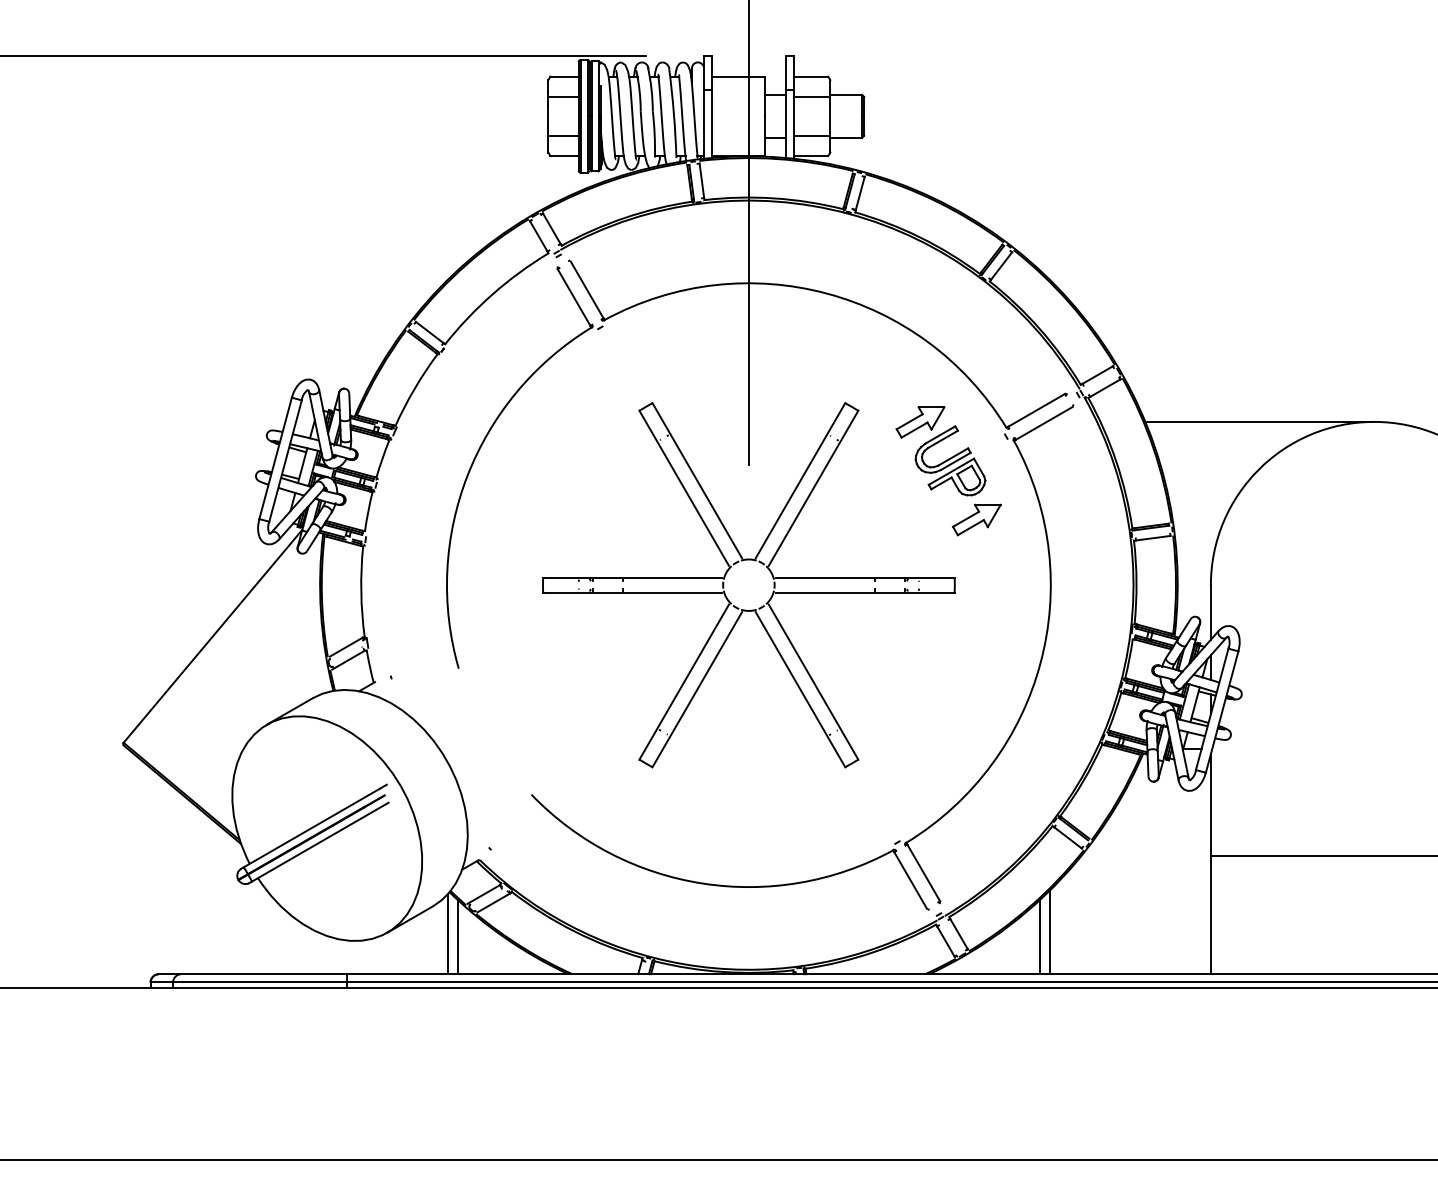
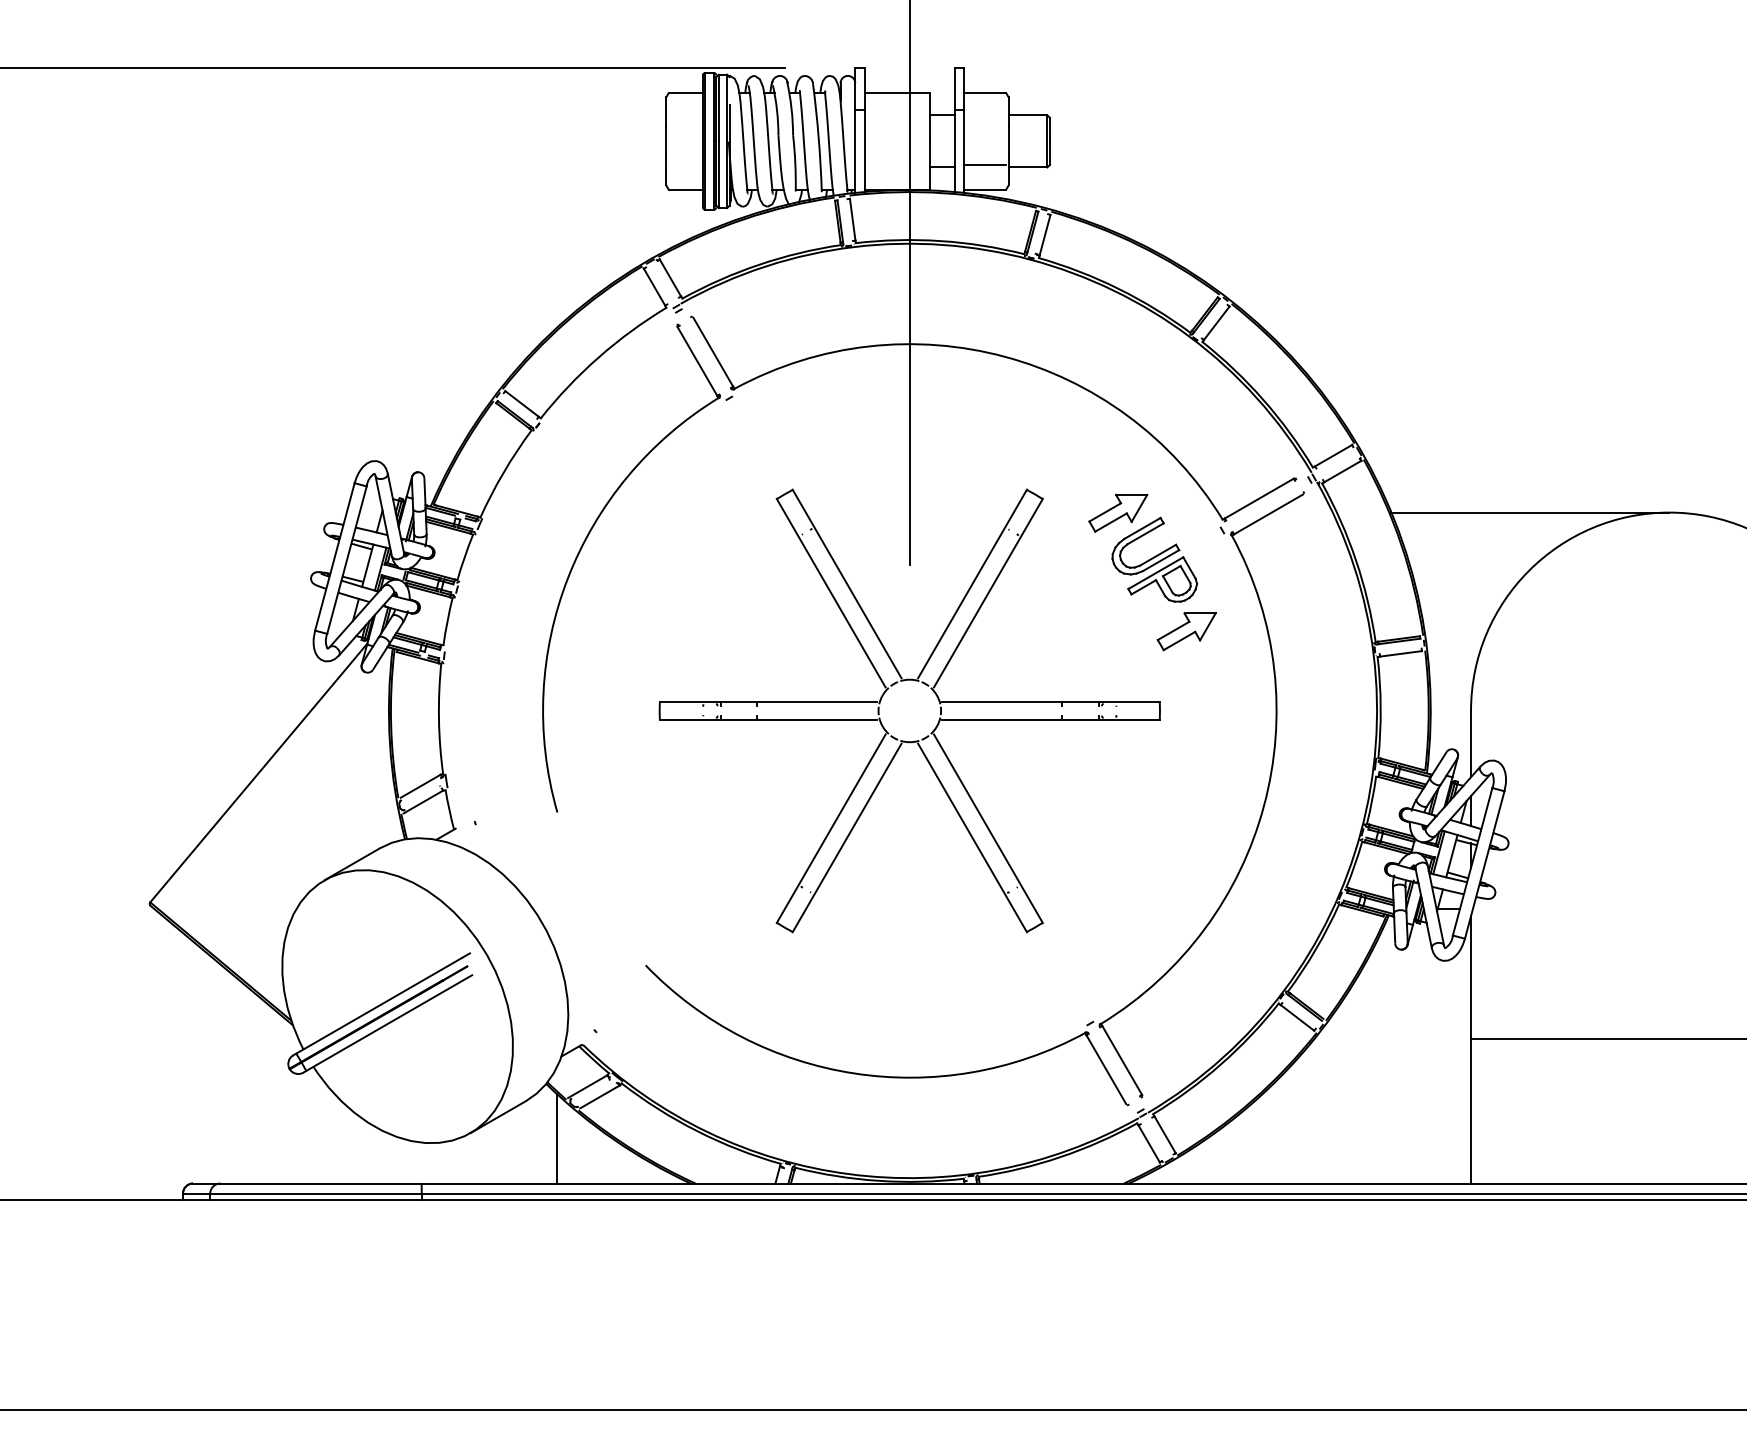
line: (564, 96) -> (685, 117), removed
line: (811, 96) -> (985, 117), removed
line: (564, 136) -> (685, 165), removed
line: (1049, 932) -> (1275, 1132), removed
line: (448, 933) -> (544, 1134), removed
line: (1039, 937) -> (1262, 1138), removed

